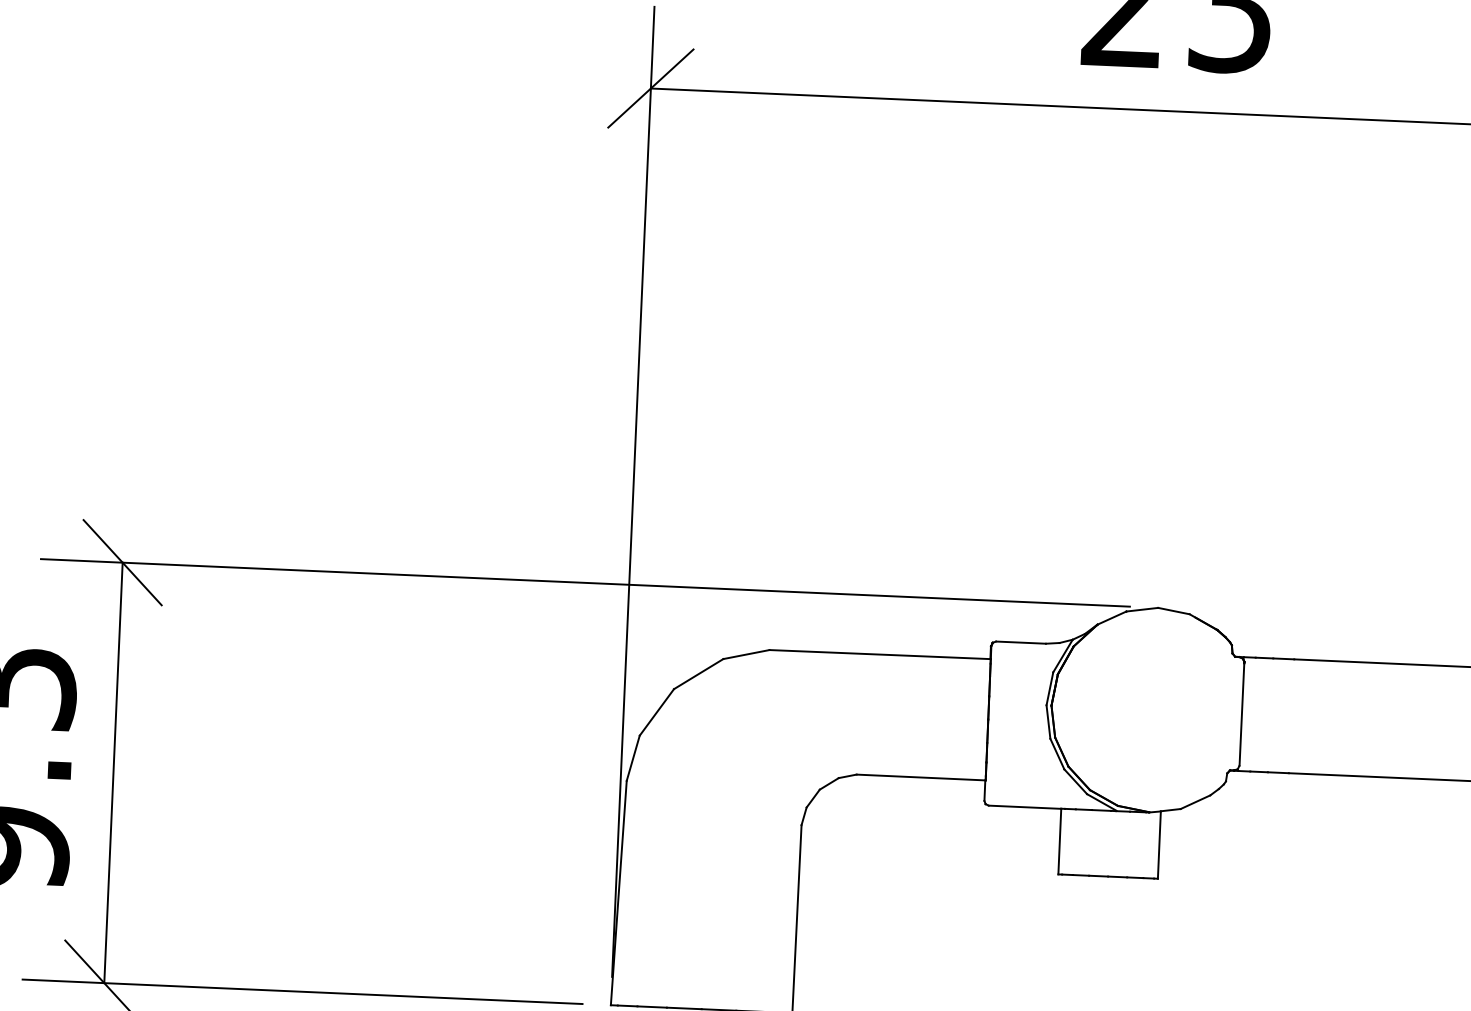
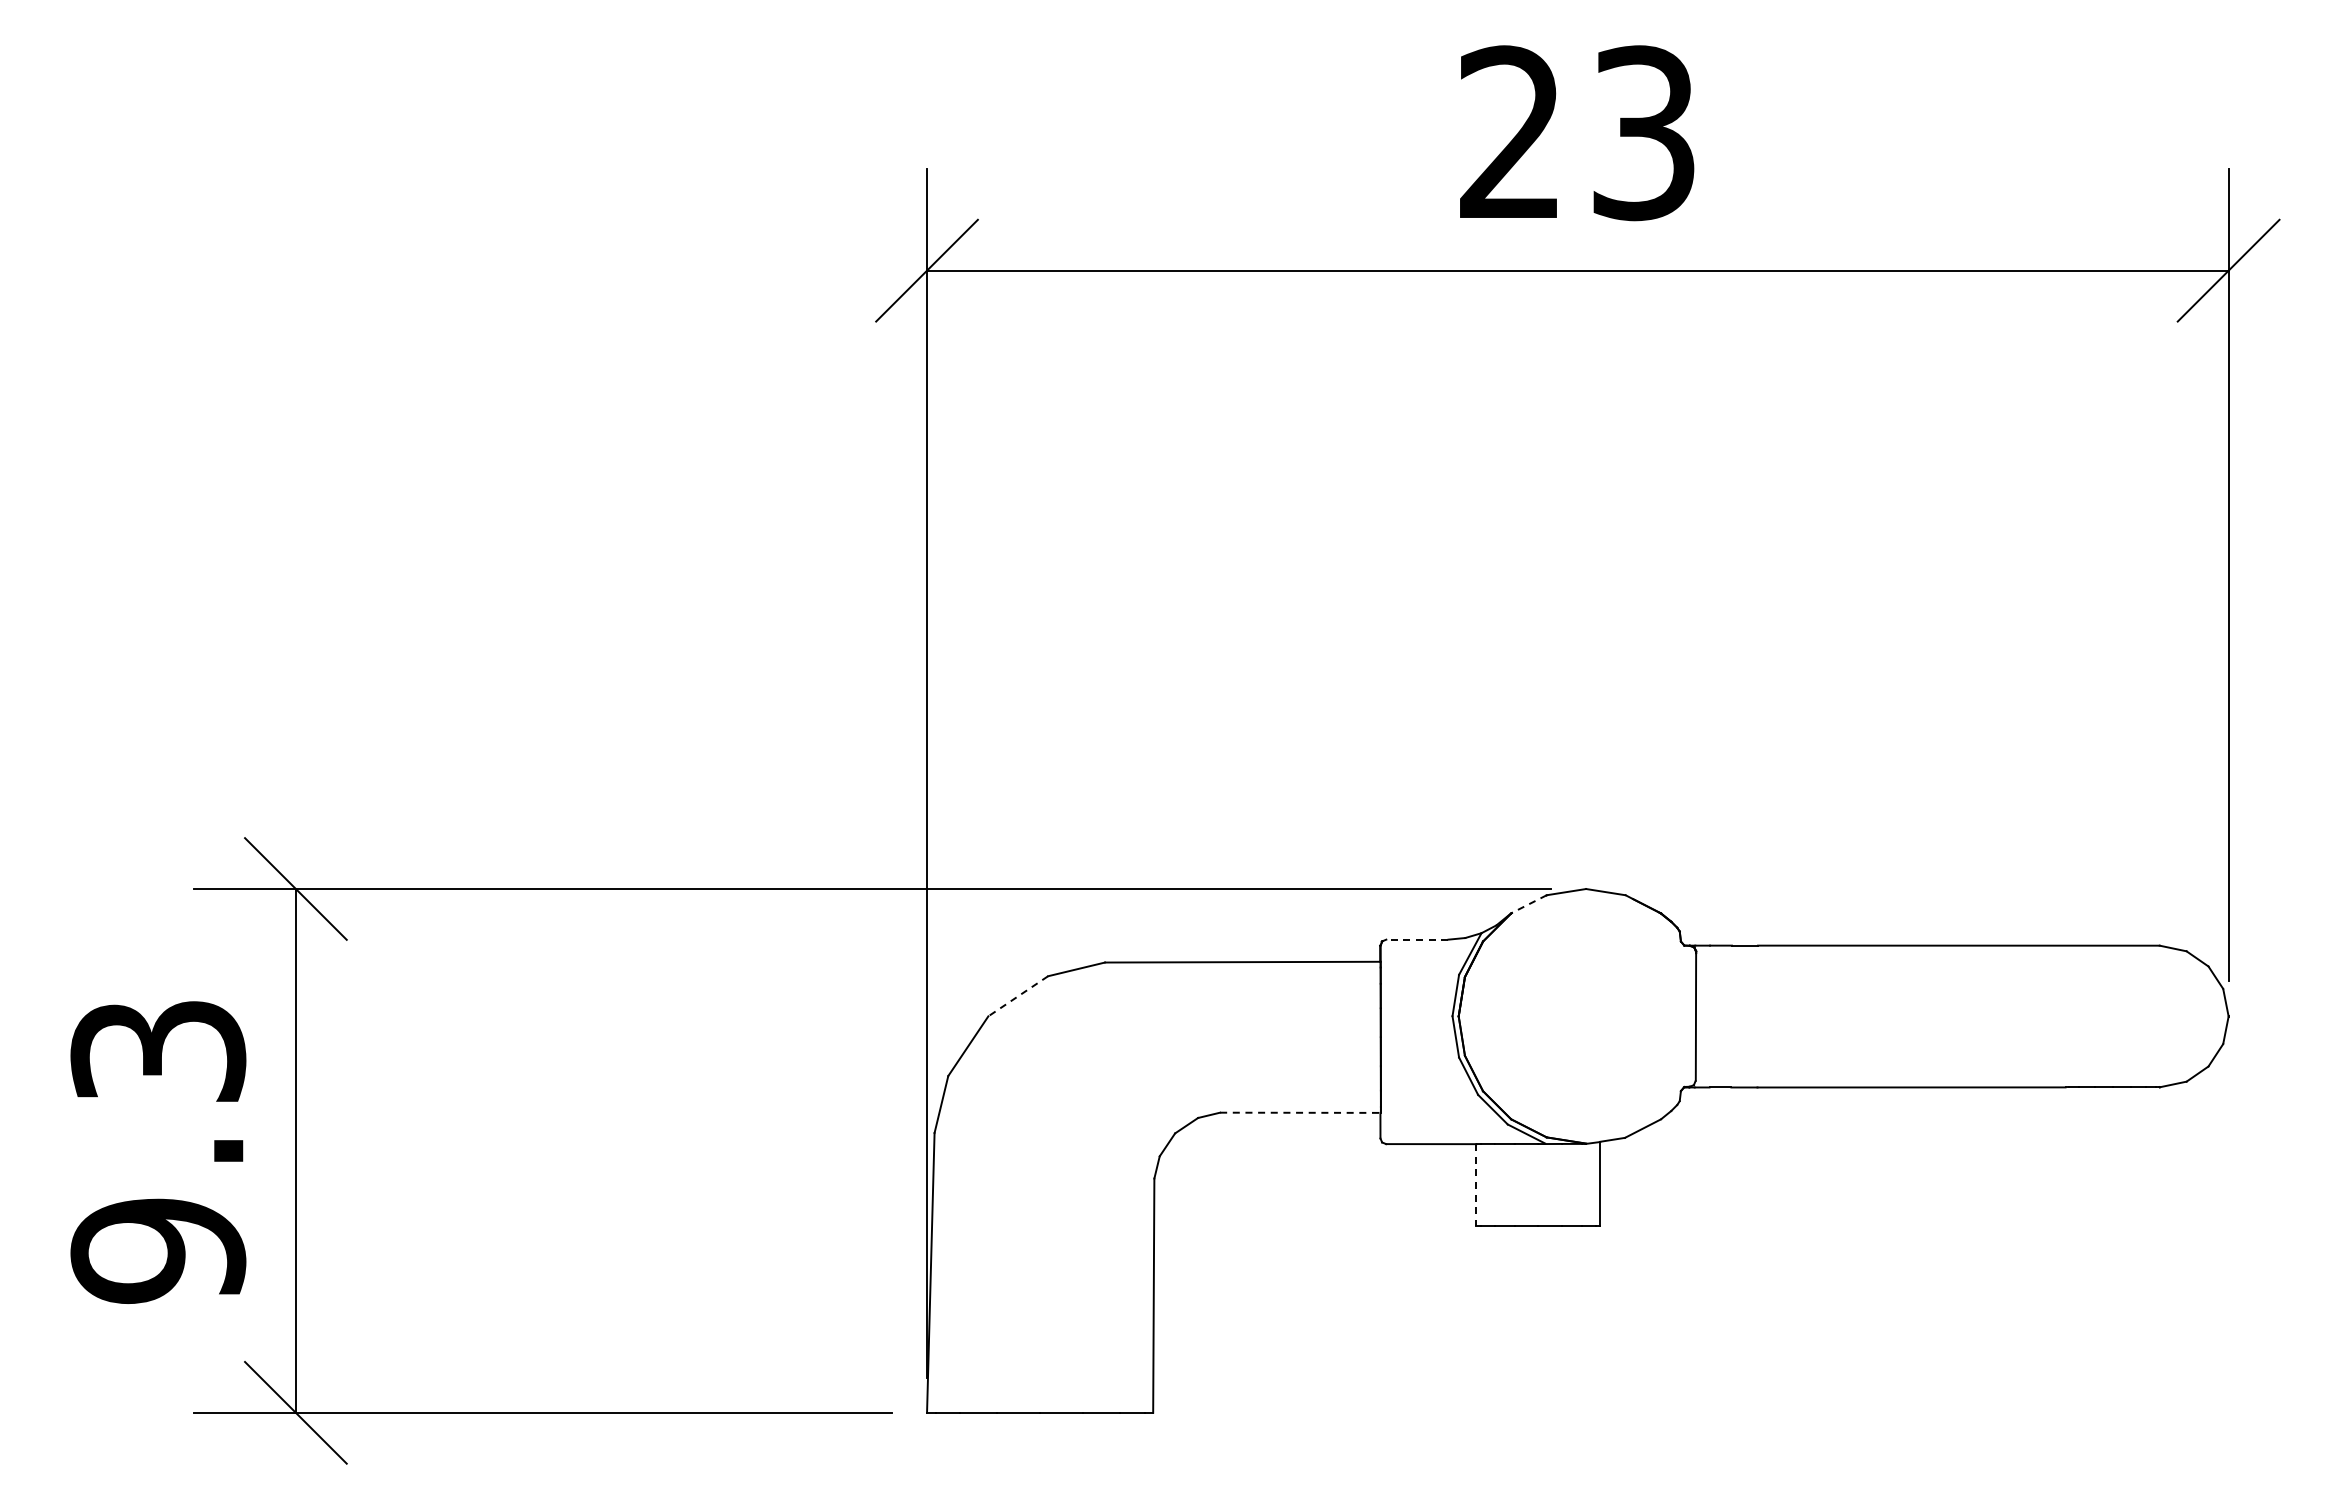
line: (1111, 618) -> (1528, 904), solid -> dashed
line: (1020, 642) -> (1416, 939), solid -> dashed
line: (698, 674) -> (1018, 996), solid -> dashed
line: (921, 777) -> (1301, 1112), solid -> dashed
line: (1059, 841) -> (1476, 1184), solid -> dashed

